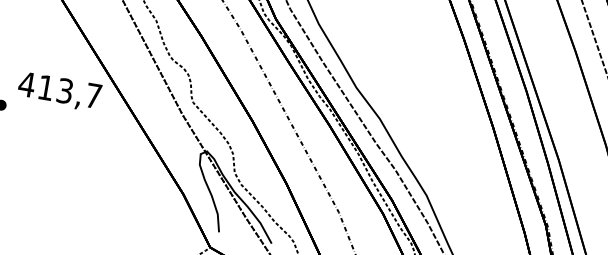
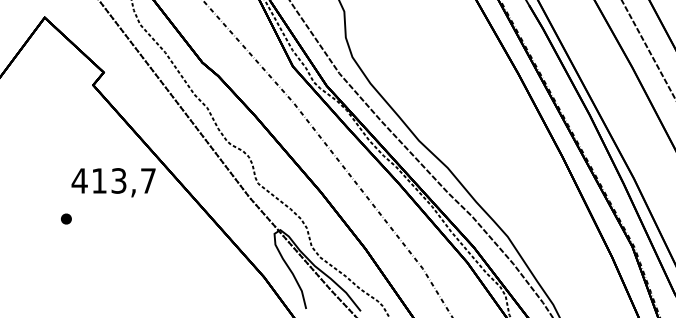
text: (59, 91) -> (113, 182), moved

